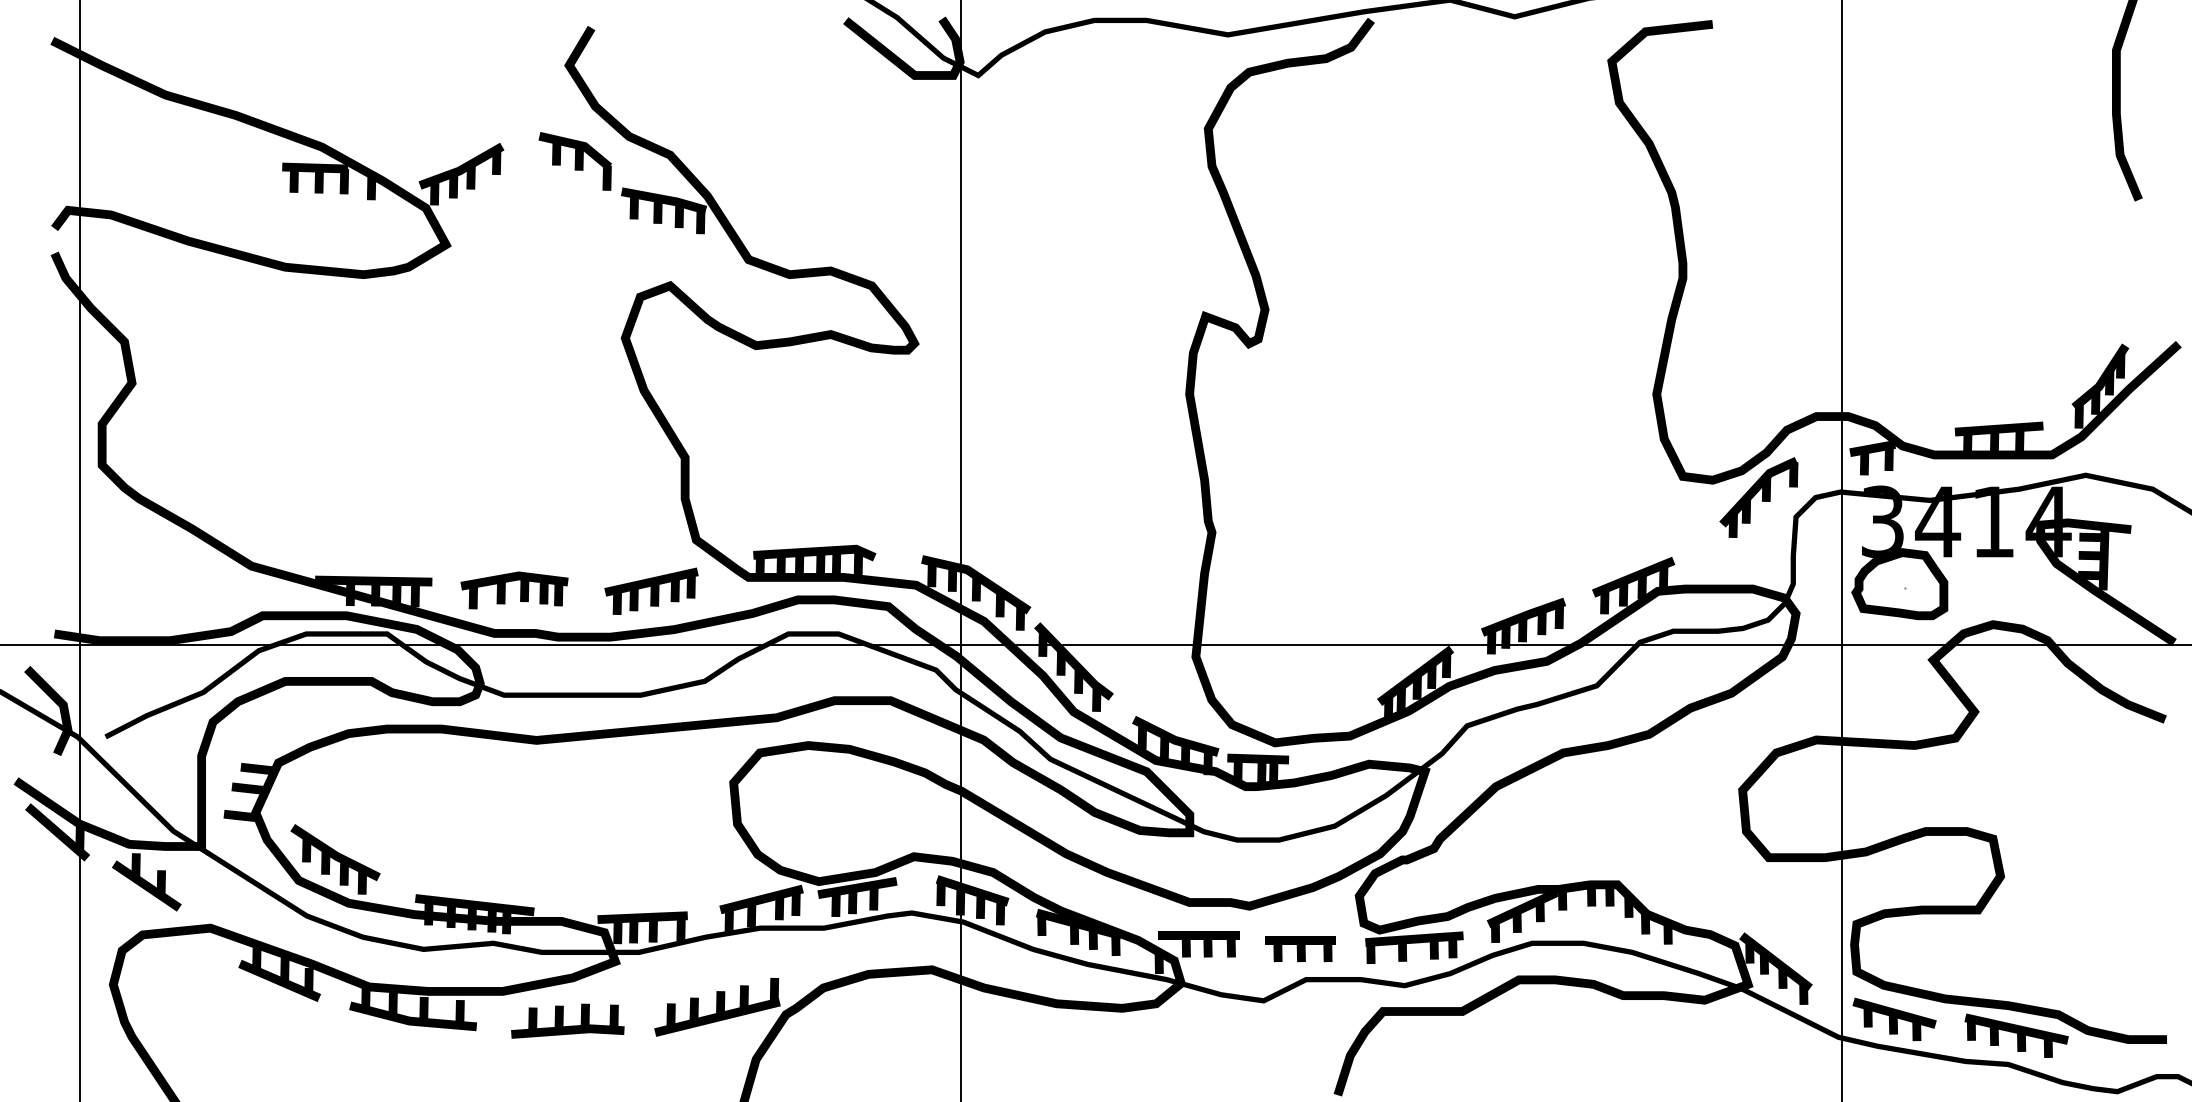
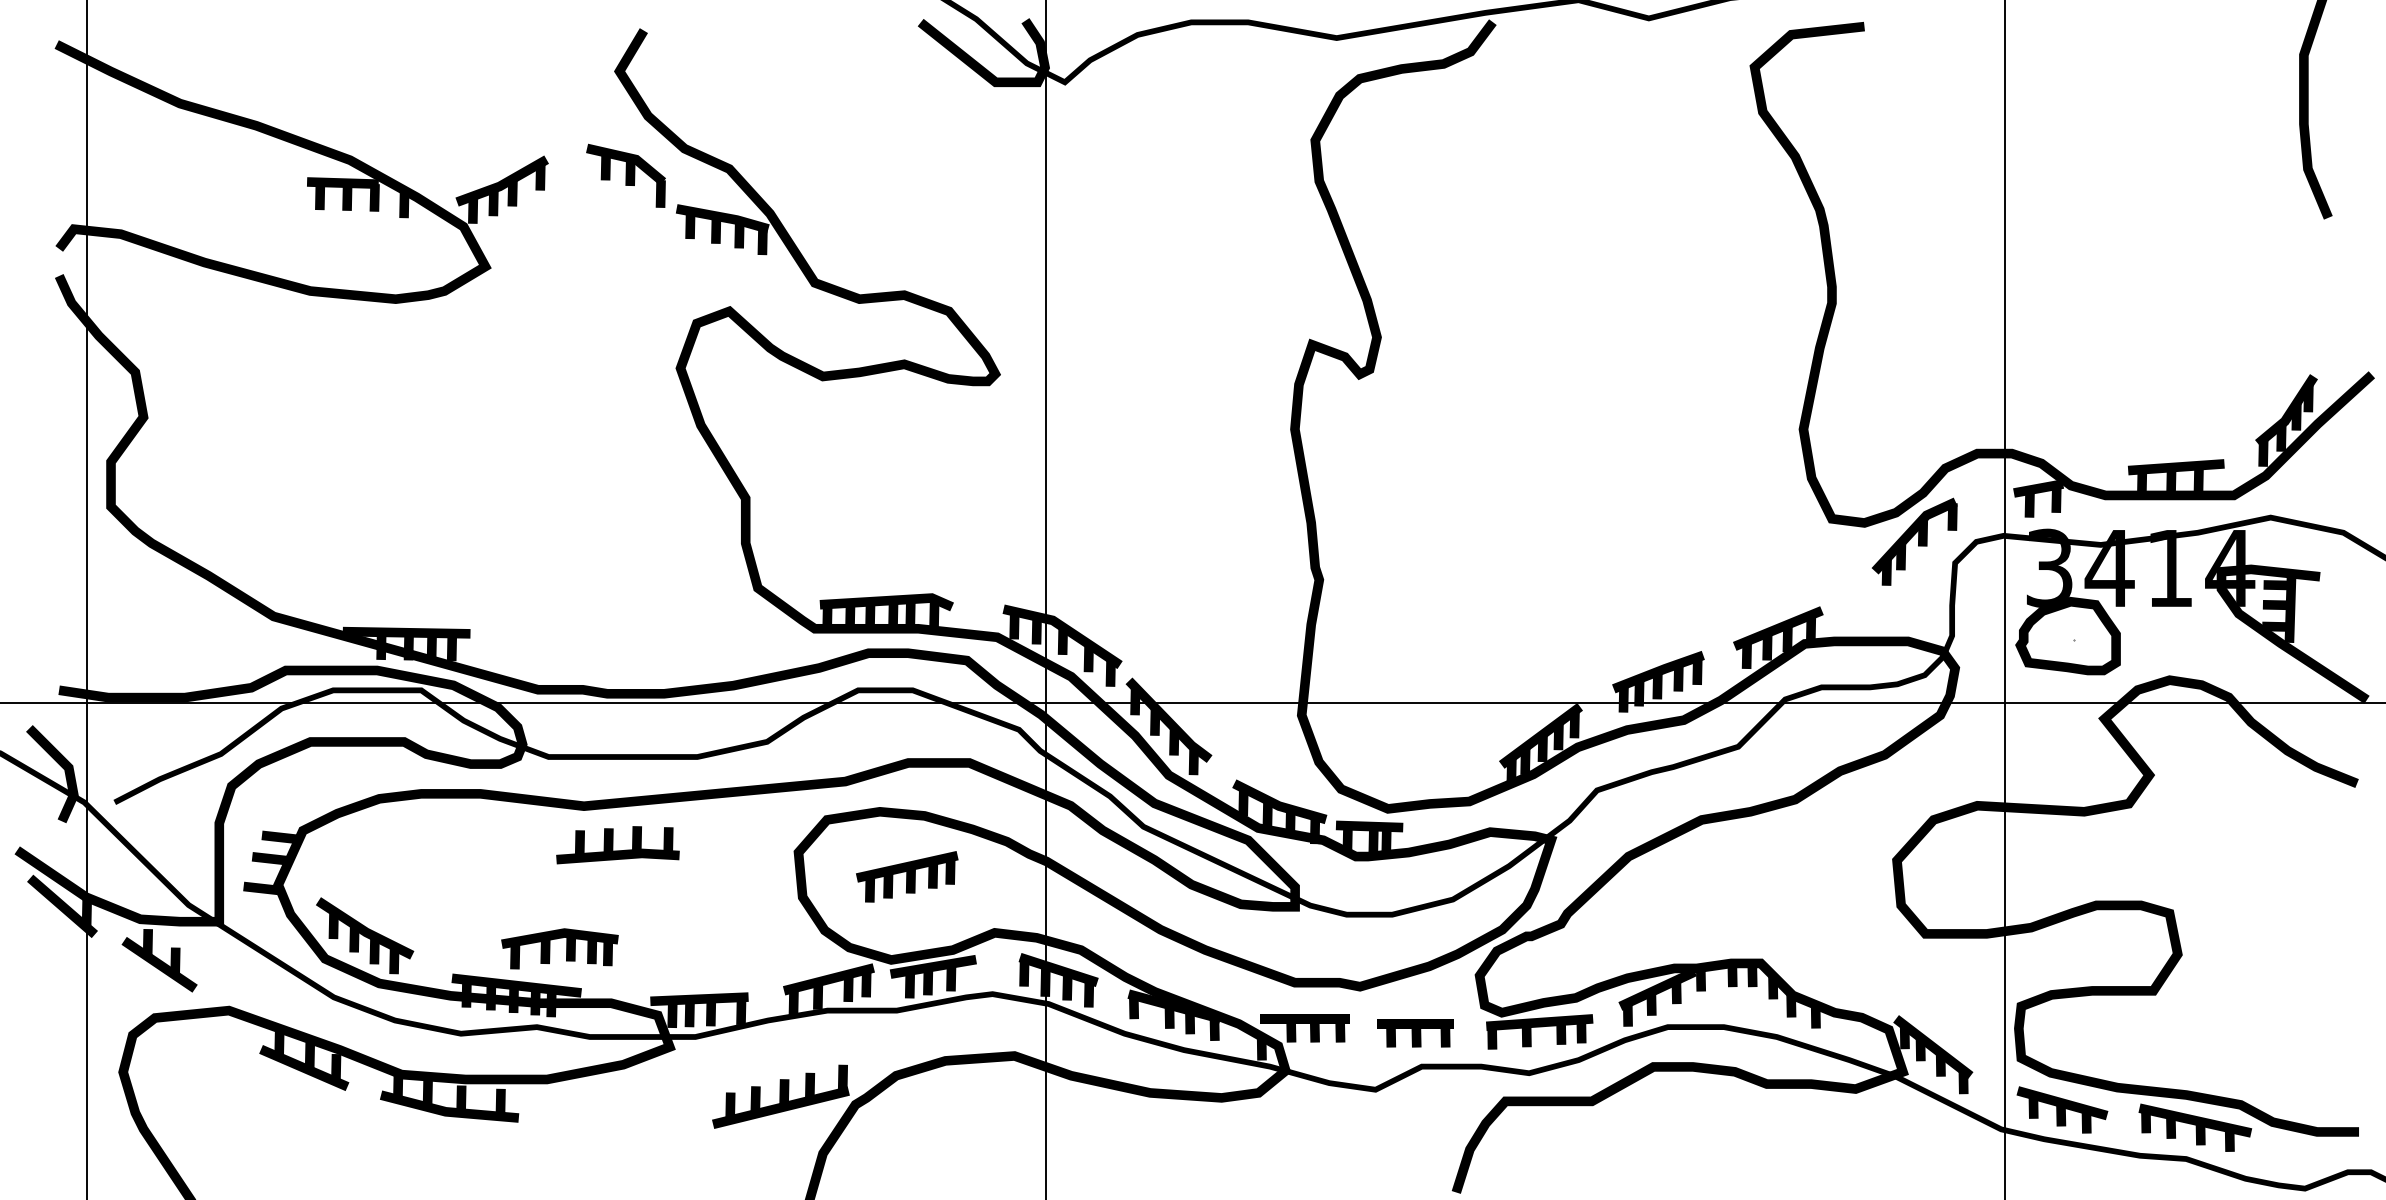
part: (514, 590) -> (559, 948), moved
part: (651, 590) -> (907, 875), moved
part: (567, 1020) -> (617, 844), moved

